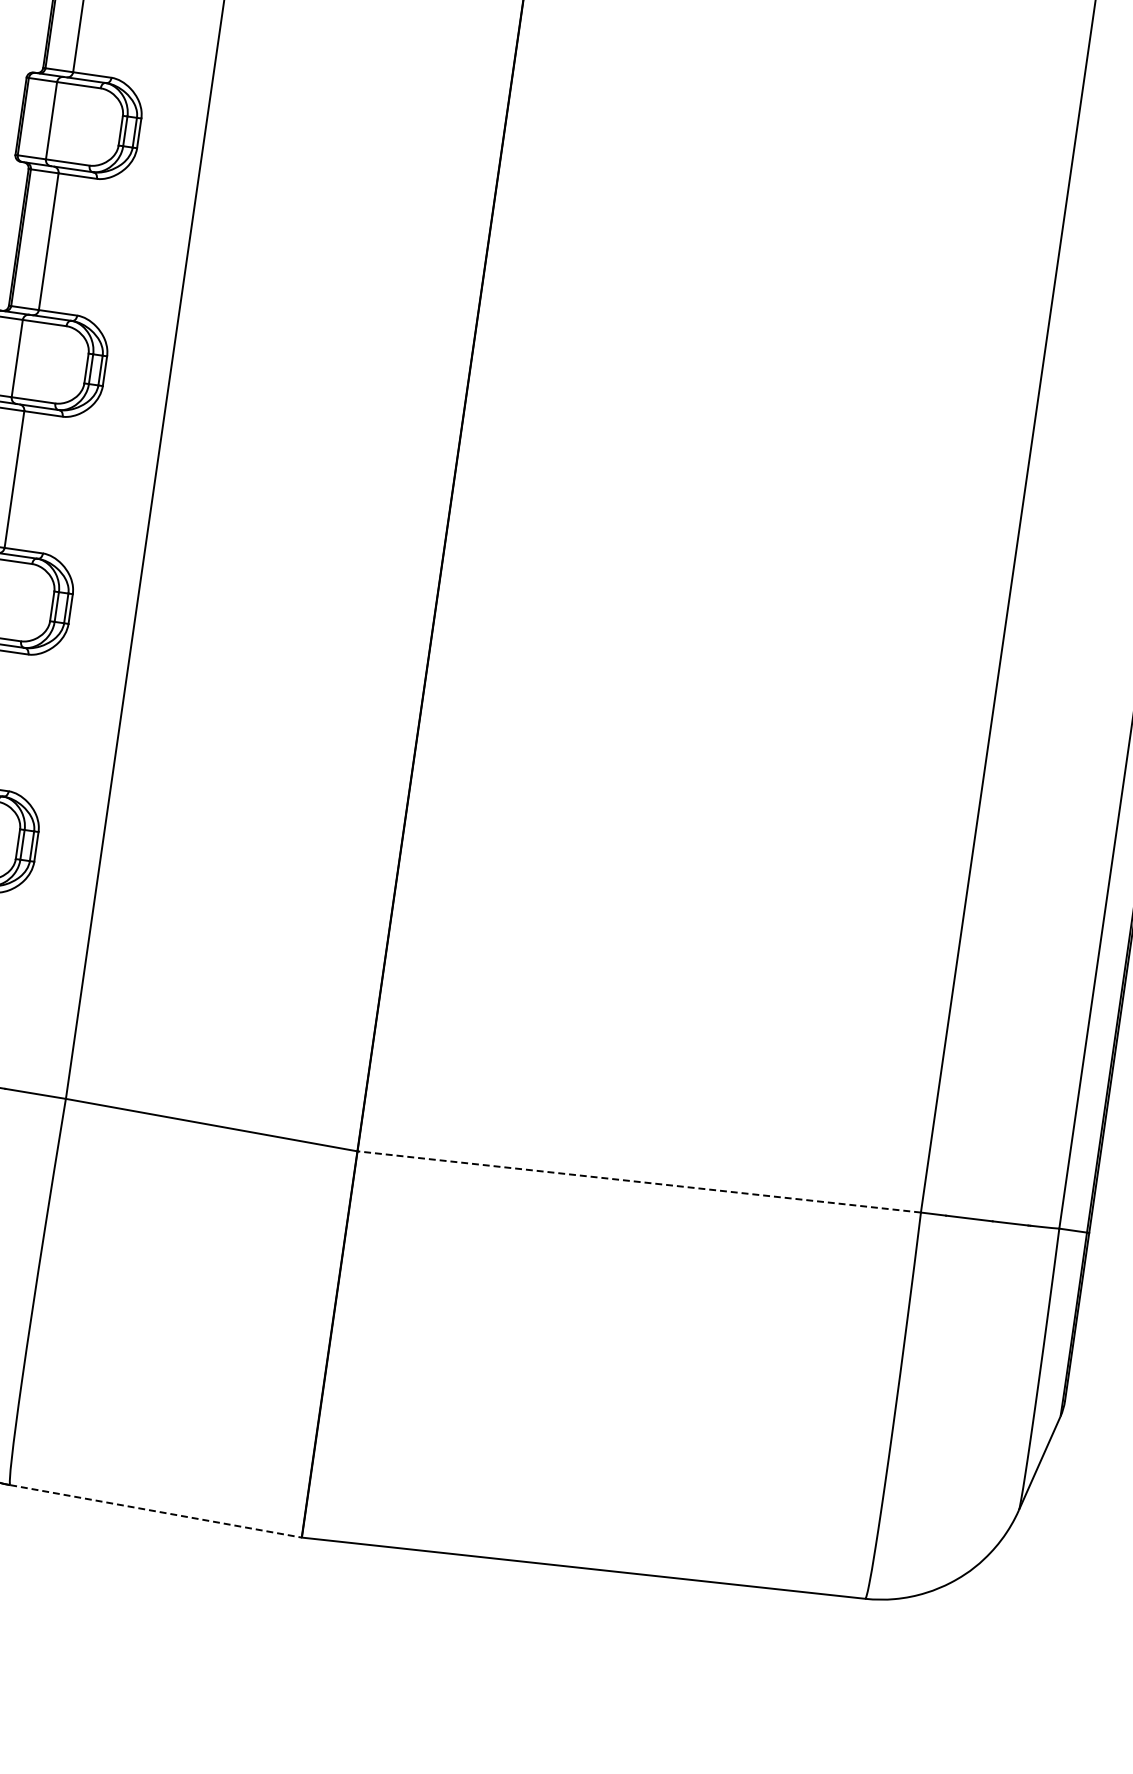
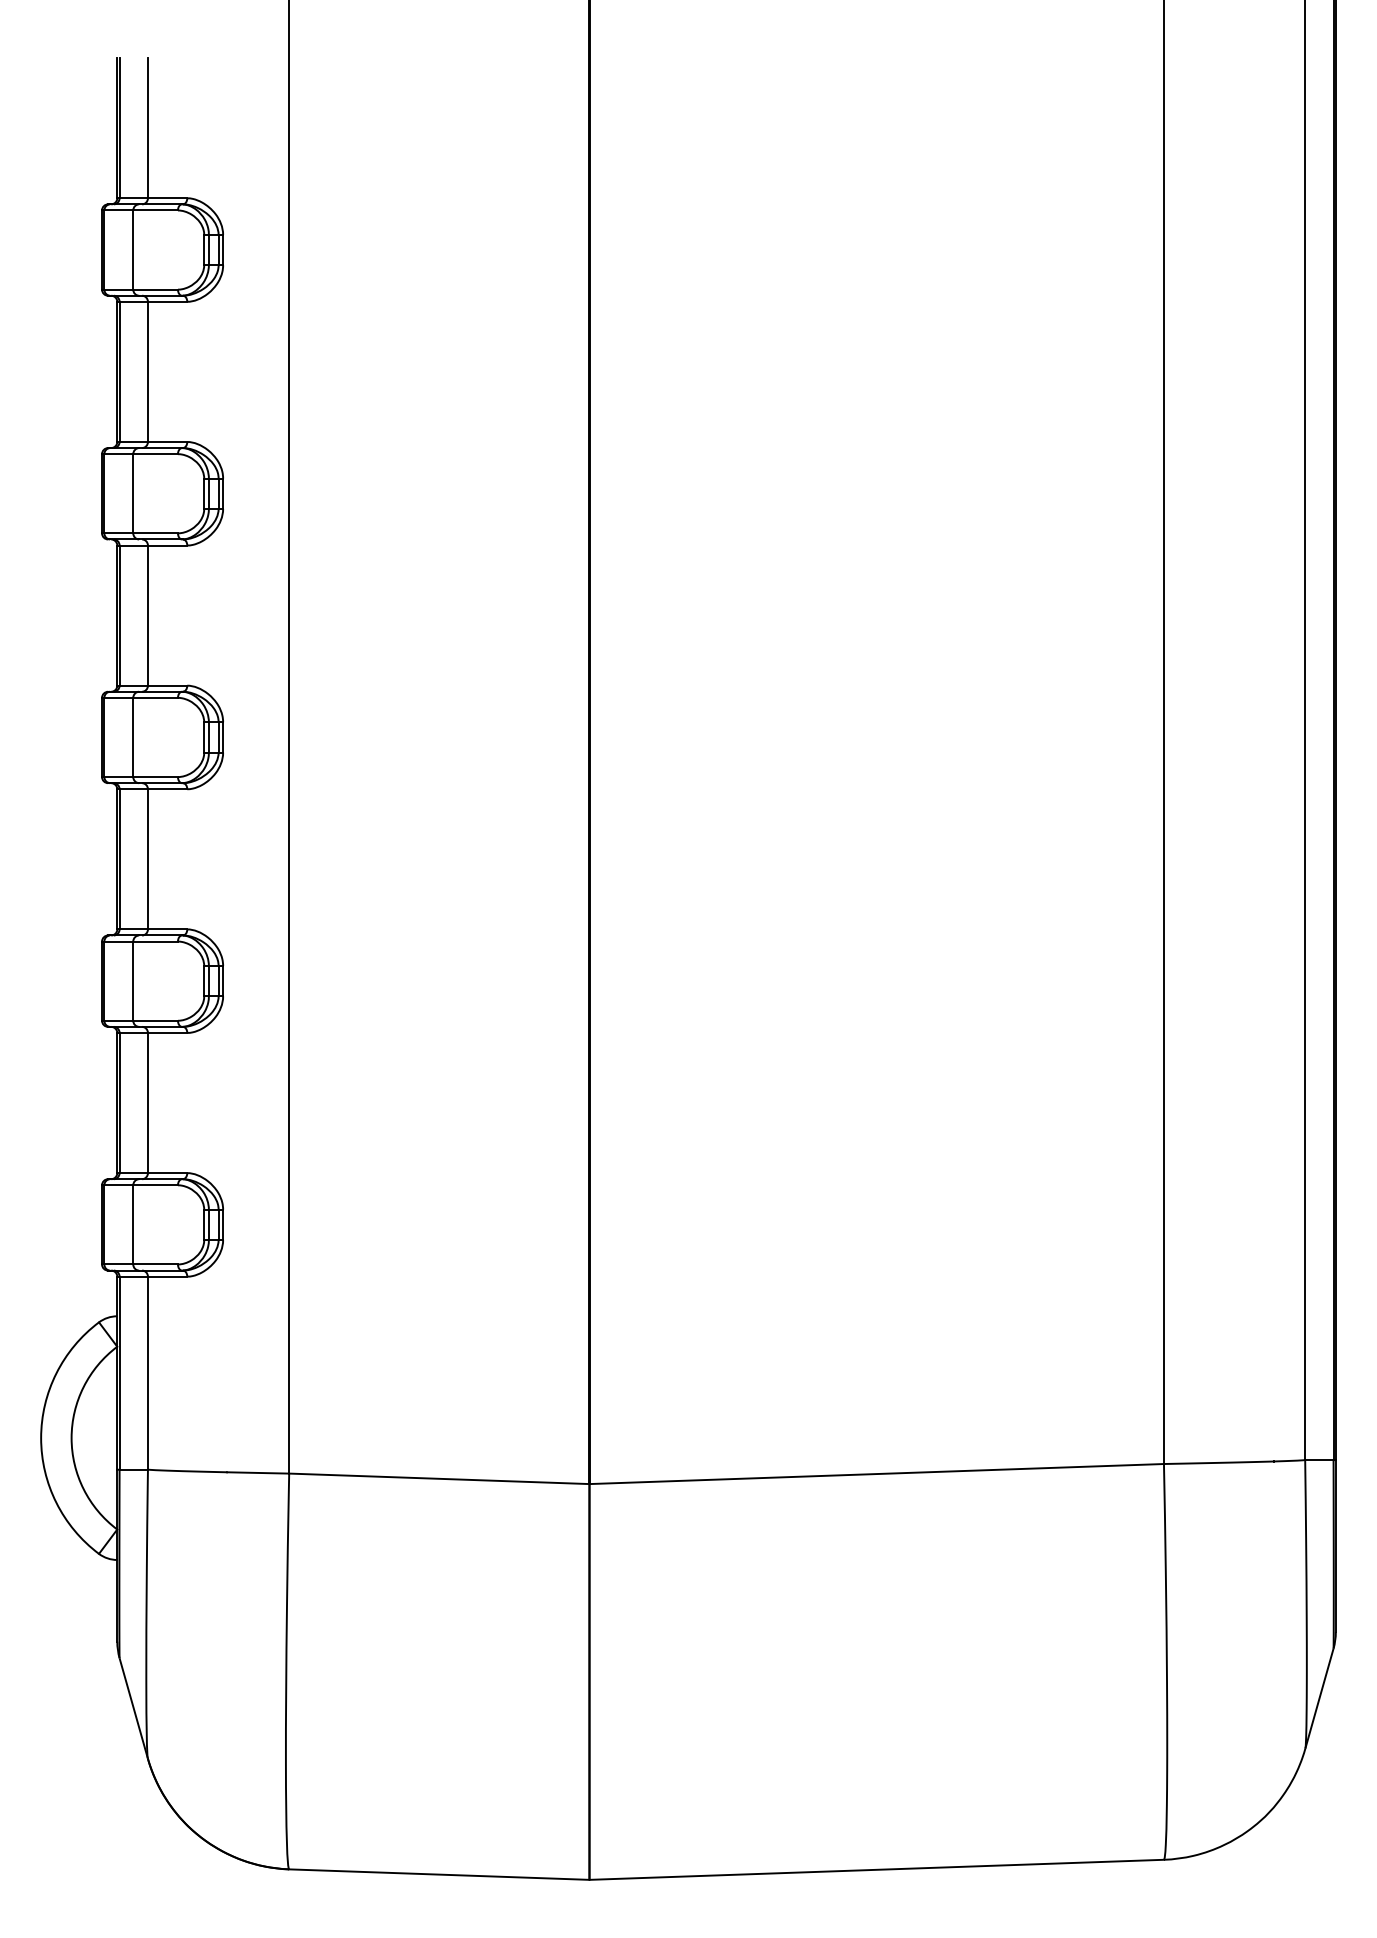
line: (638, 1182) -> (876, 1474), dashed -> solid
line: (156, 1511) -> (439, 1874), dashed -> solid

